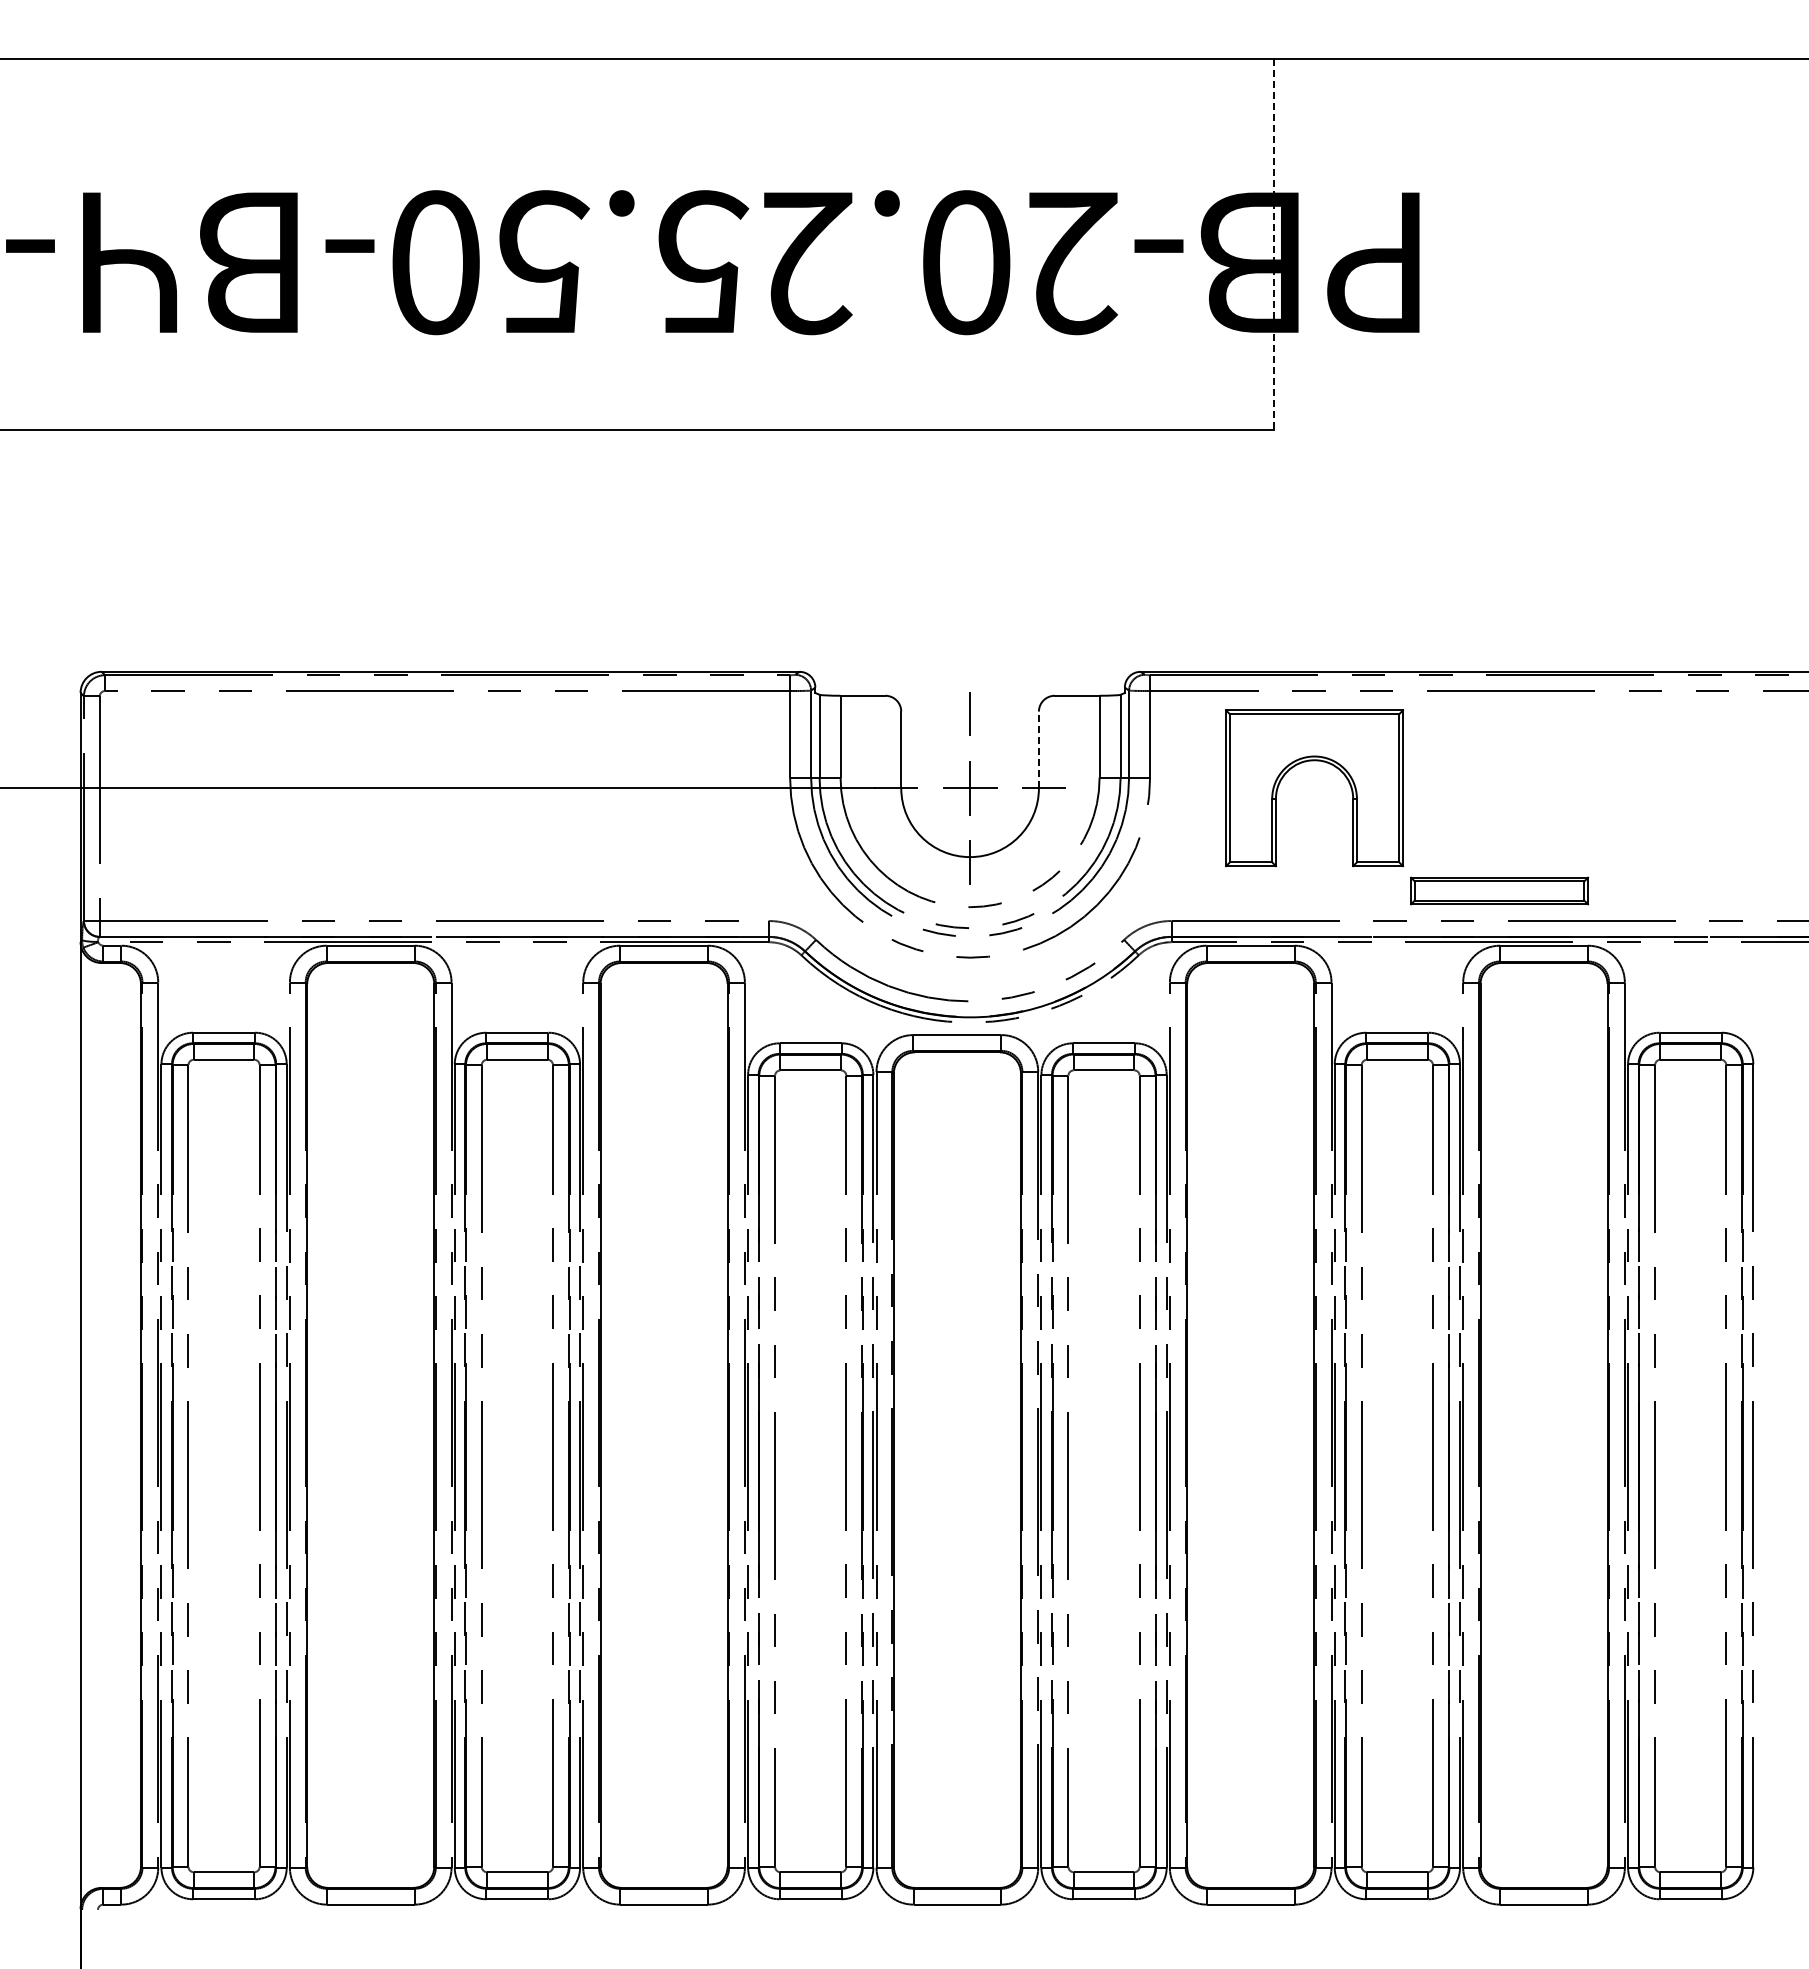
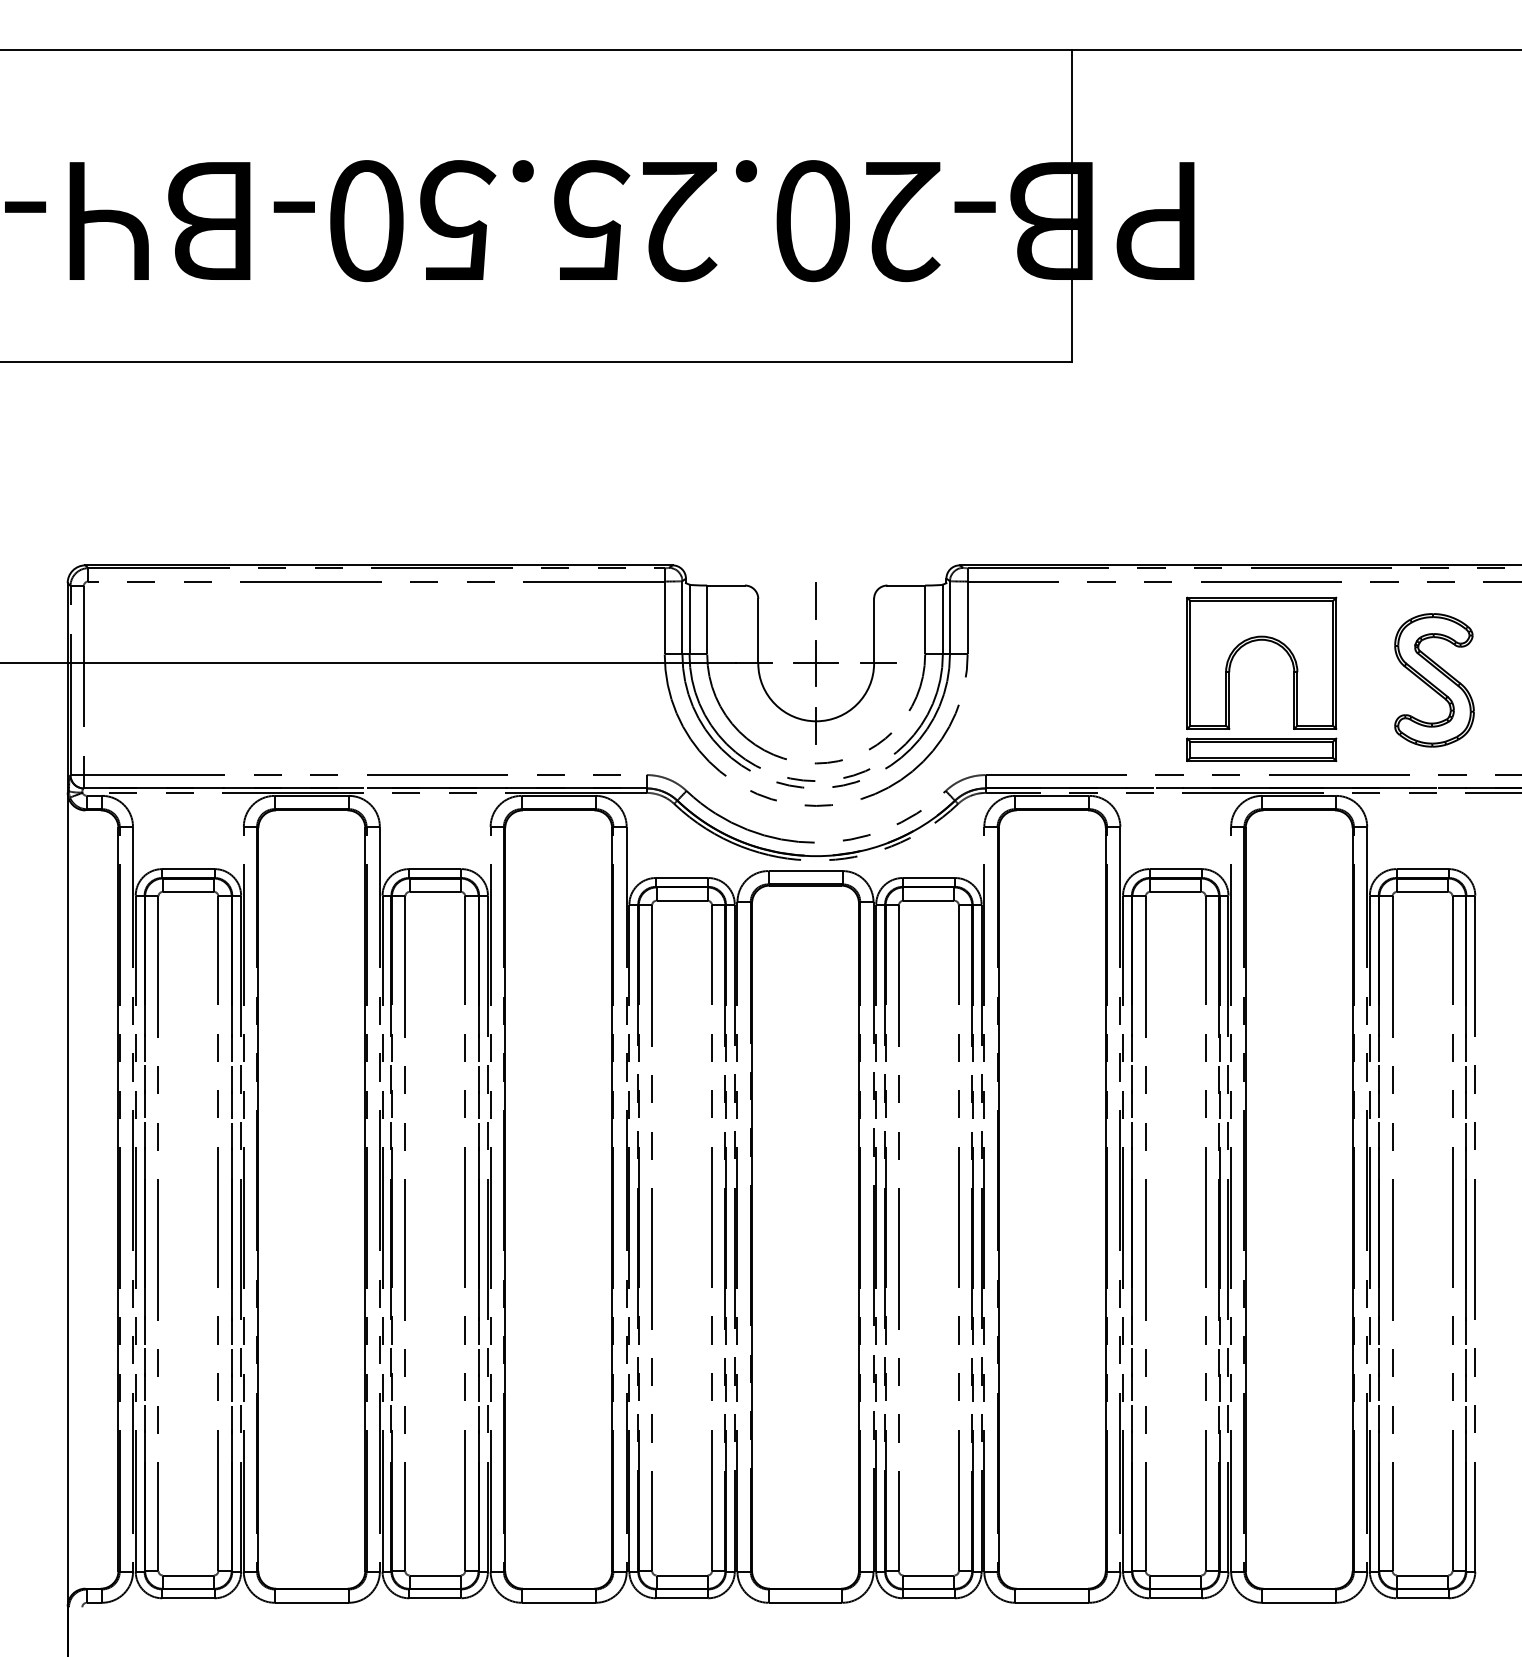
line: (1274, 244) -> (1072, 205), dashed -> solid
line: (1038, 749) -> (873, 630), dashed -> solid
part: (1314, 761) -> (1261, 640), moved
part: (1704, 808) -> (1434, 680), added

